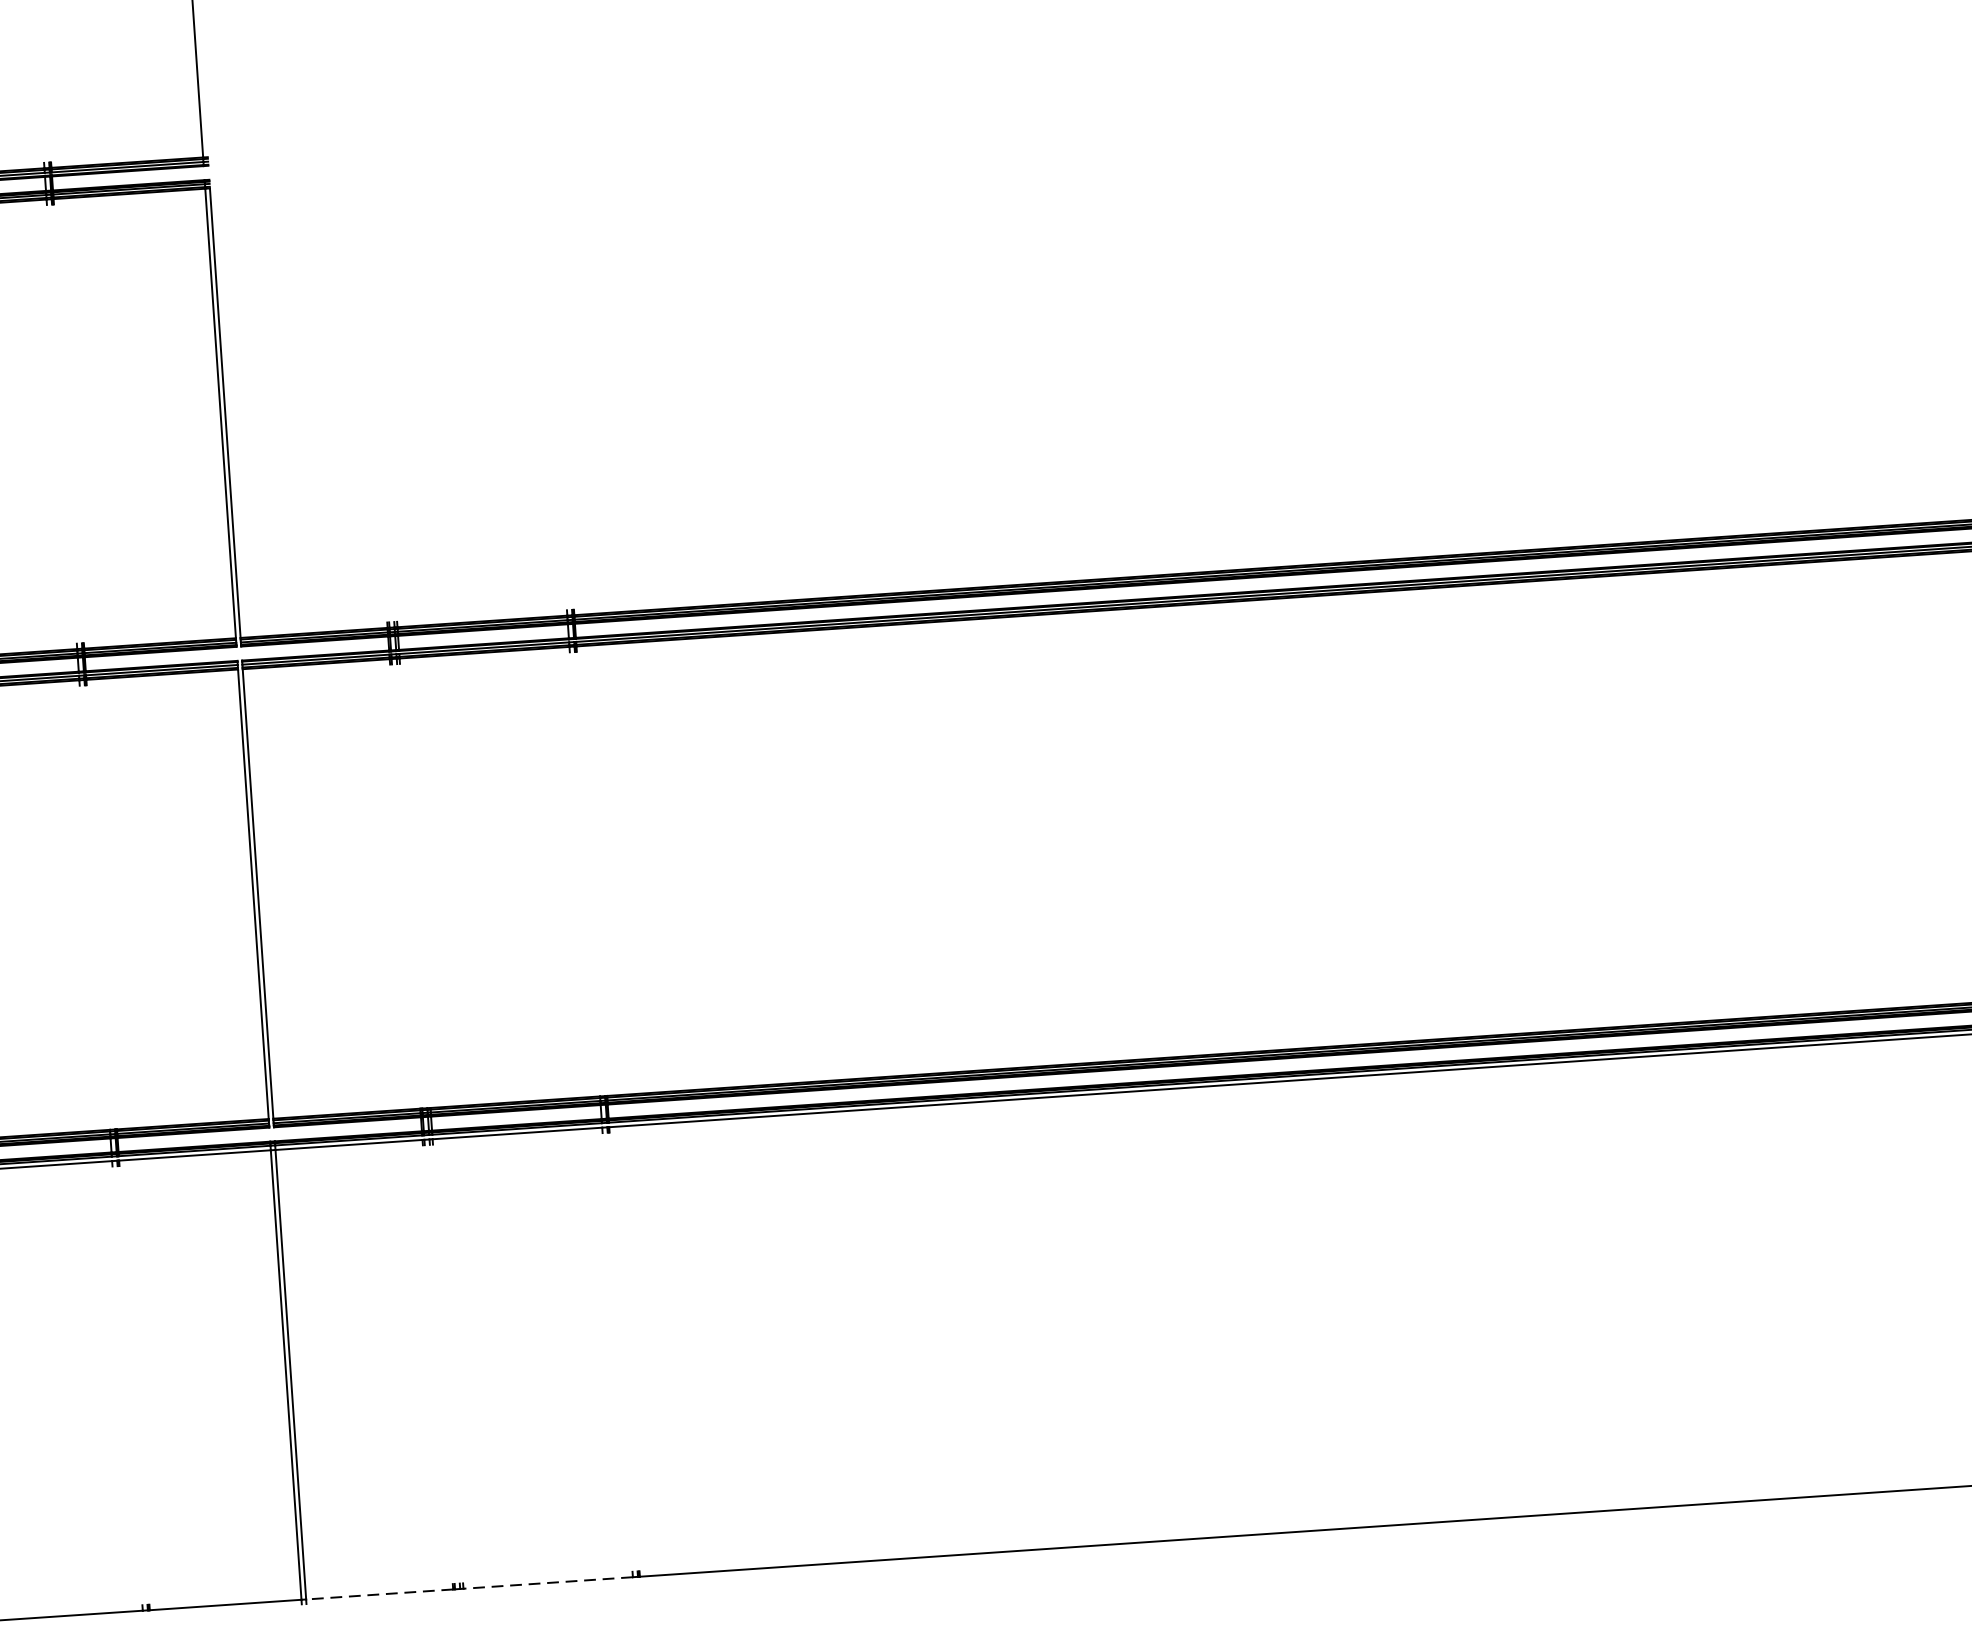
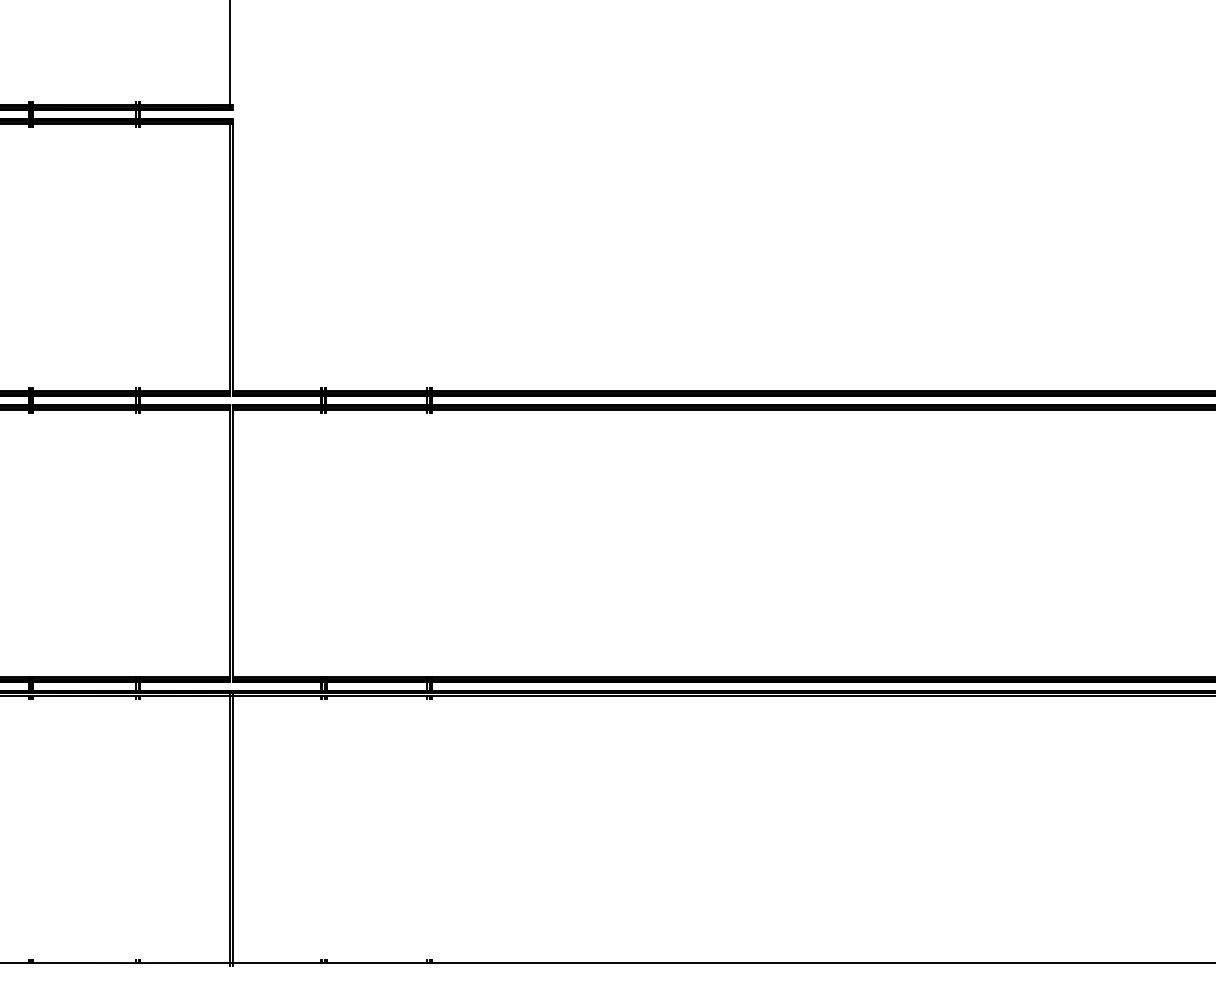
line: (547, 1582) -> (376, 962), dashed -> solid
line: (378, 1593) -> (276, 962), dashed -> solid

